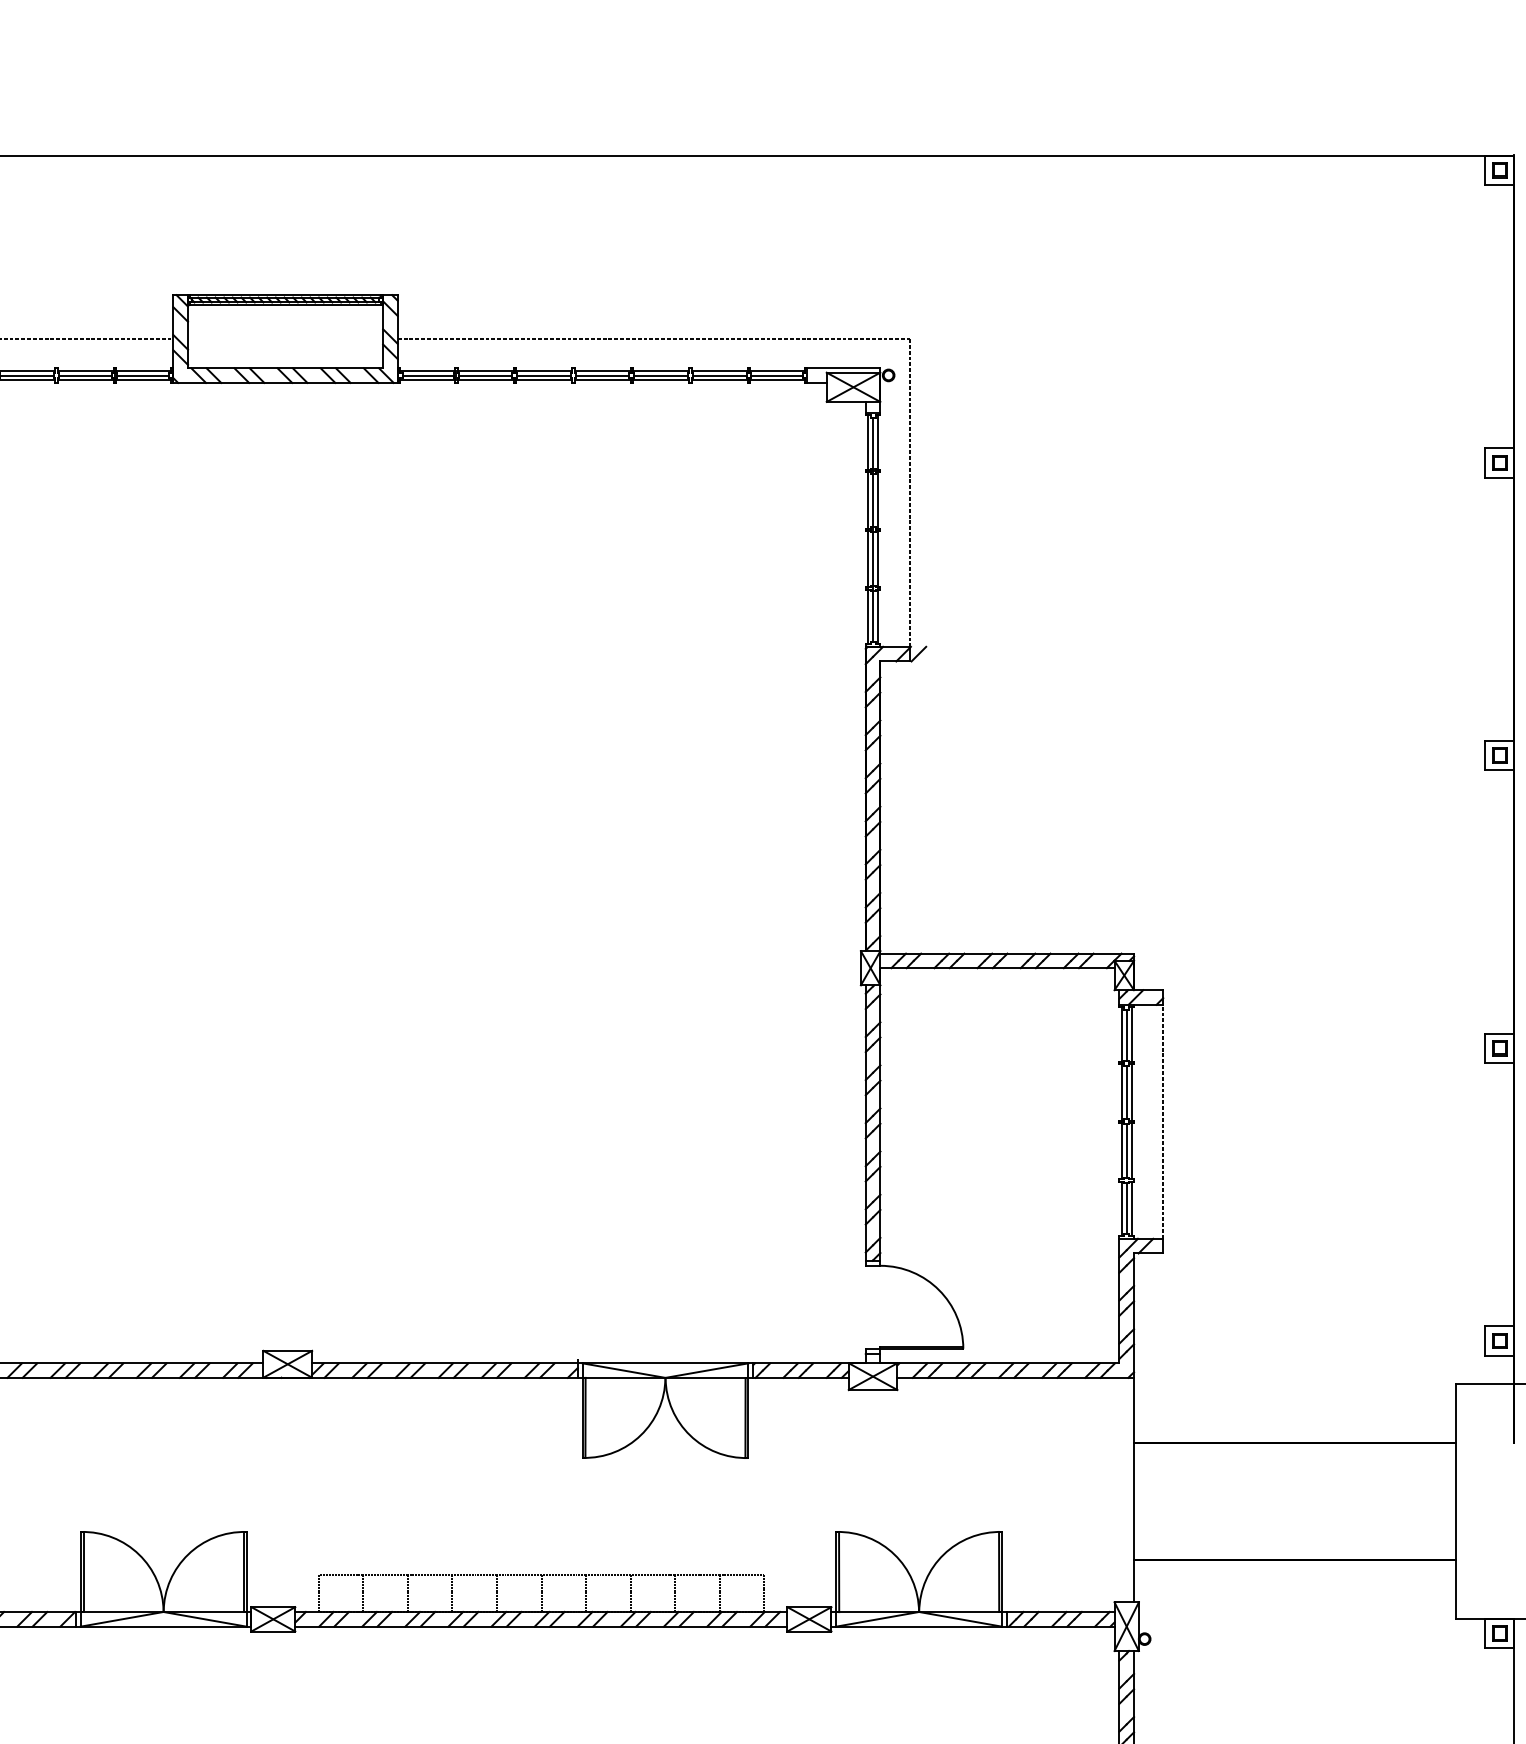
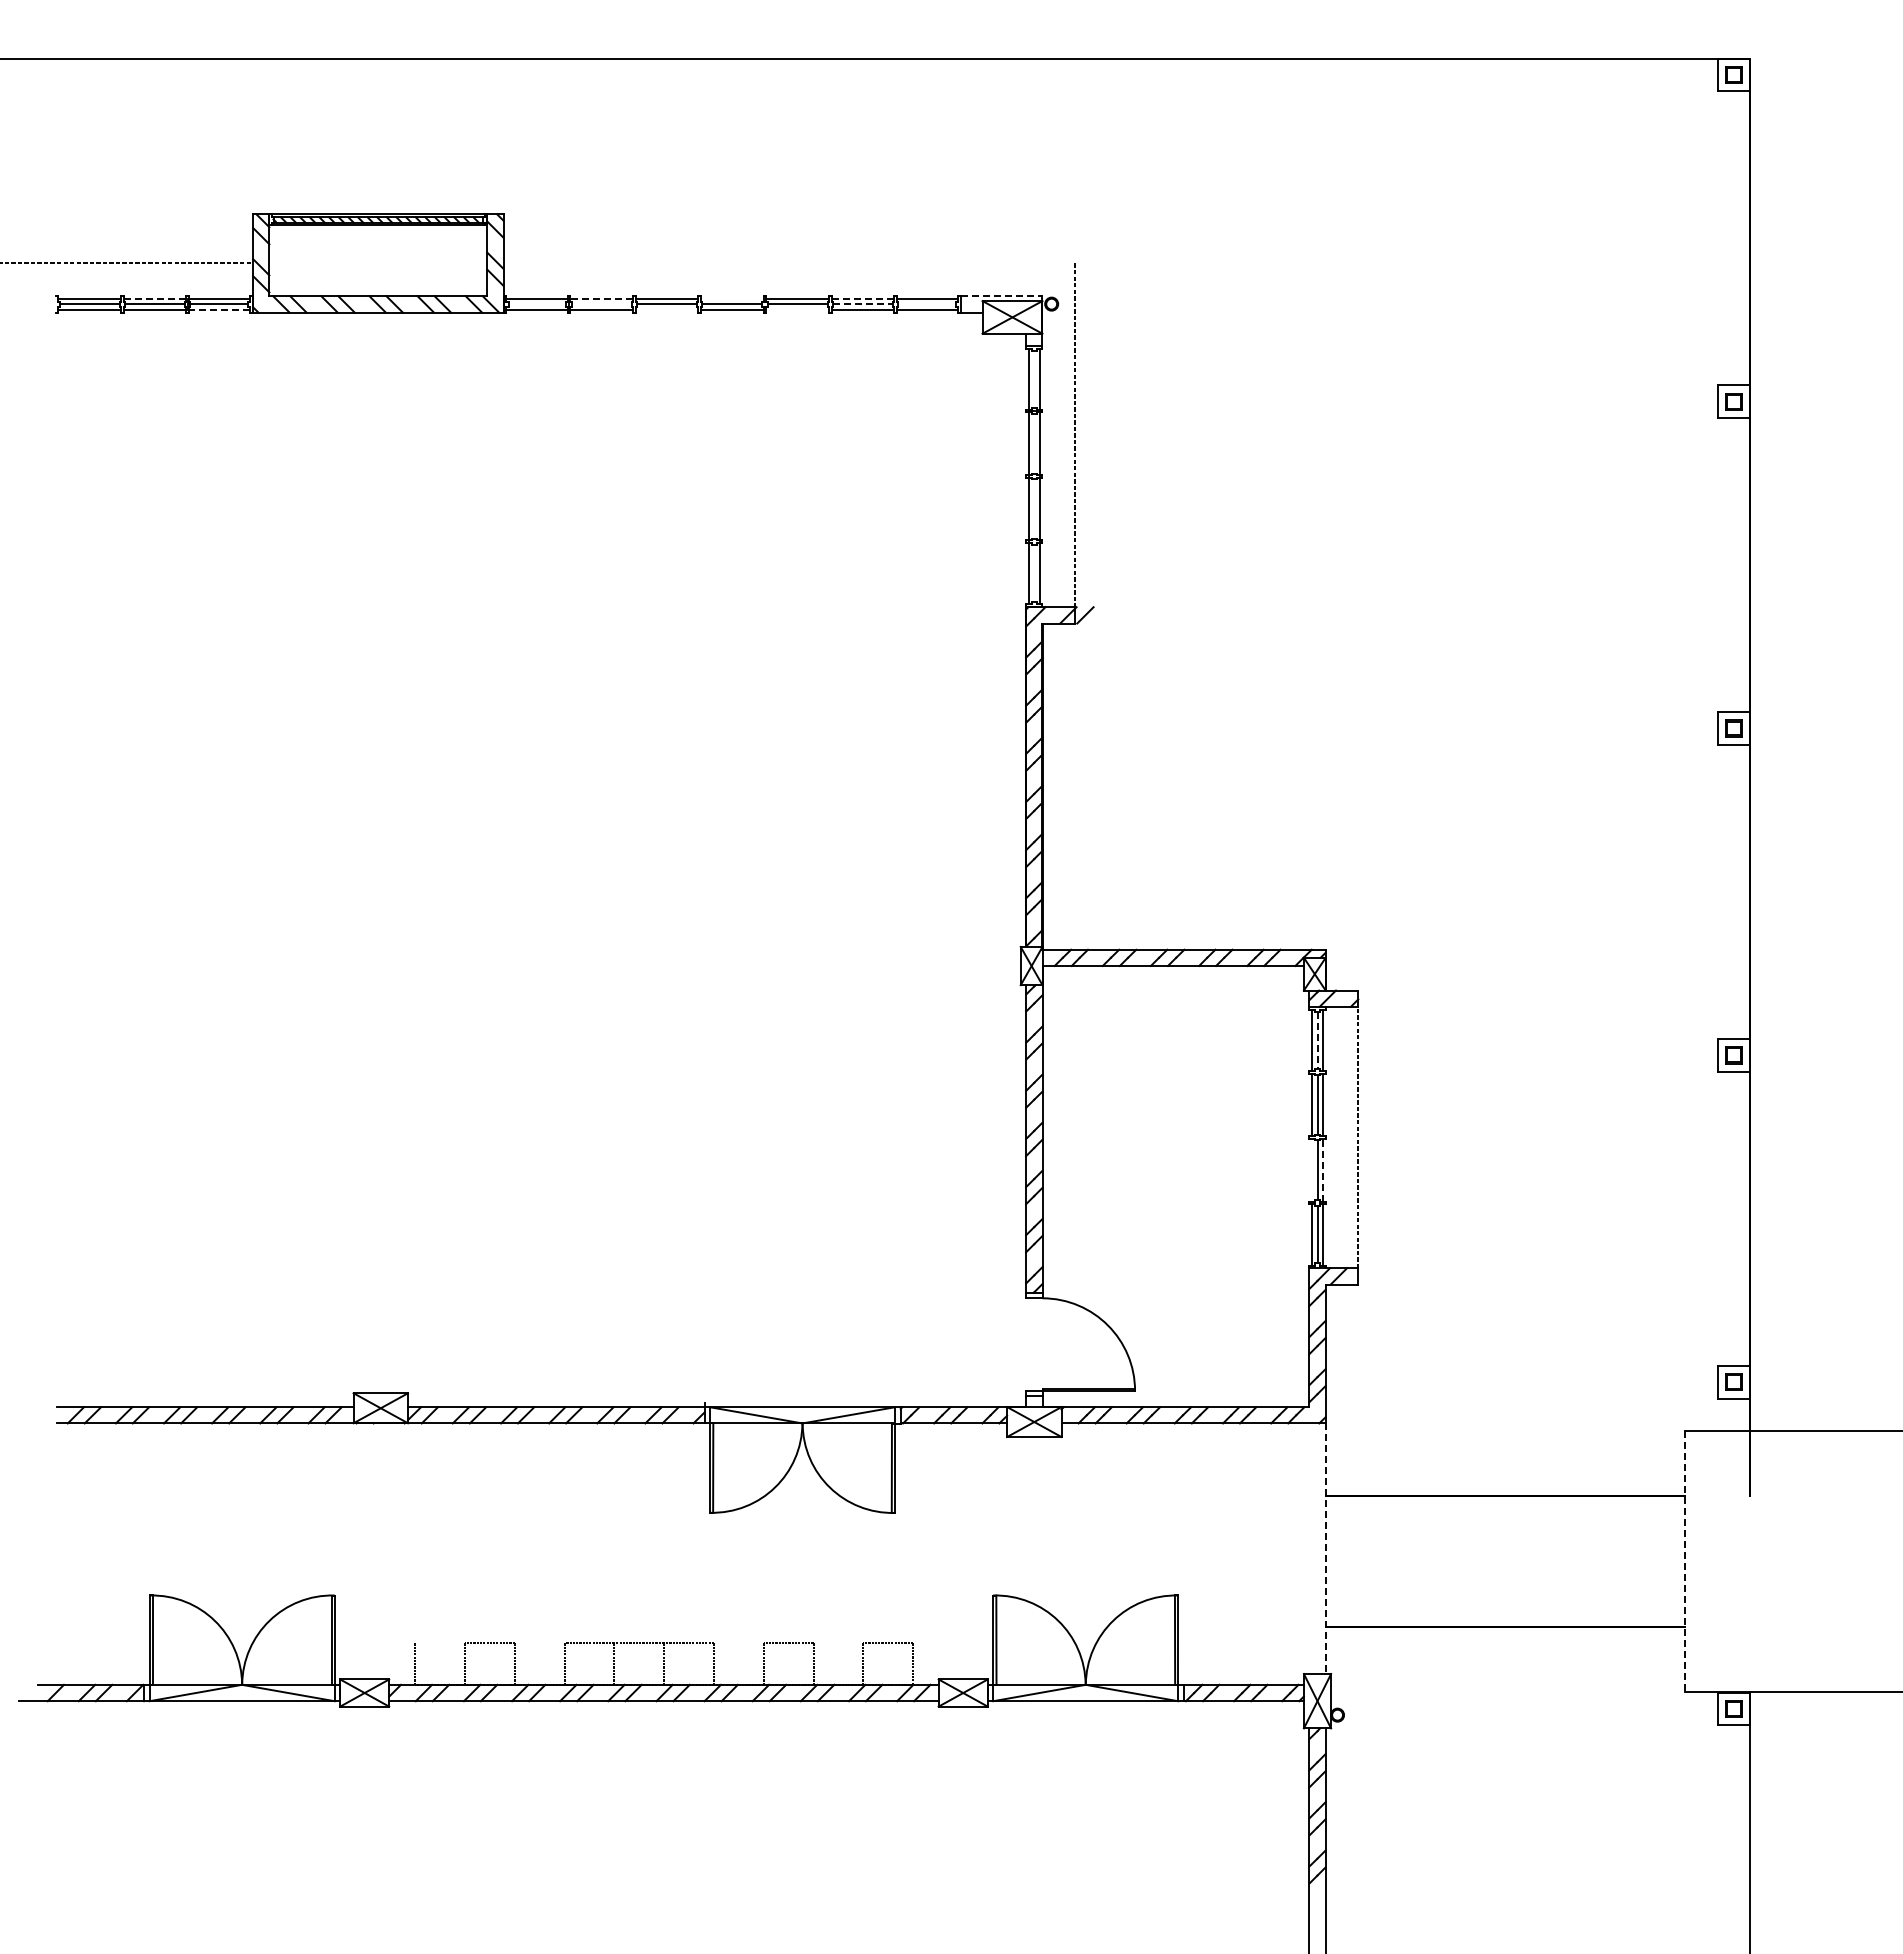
line: (653, 339) -> (789, 263), removed
line: (843, 368) -> (1001, 296), solid -> dashed
line: (86, 370) -> (155, 298), solid -> dashed
line: (485, 370) -> (601, 298), solid -> dashed
line: (602, 370) -> (732, 298), removed
line: (719, 370) -> (862, 298), solid -> dashed
line: (428, 375) -> (537, 304), removed
line: (485, 375) -> (601, 304), removed
line: (720, 375) -> (863, 304), solid -> dashed
line: (776, 375) -> (926, 304), removed
line: (143, 380) -> (219, 309), solid -> dashed
line: (543, 380) -> (666, 309), removed
line: (660, 380) -> (797, 309), removed
line: (873, 529) -> (1034, 476), removed
line: (1126, 1034) -> (1317, 1040), solid -> dashed
line: (1122, 1150) -> (1312, 1169), removed
line: (1131, 1150) -> (1322, 1169), solid -> dashed
line: (1133, 1490) -> (1325, 1549), solid -> dashed
line: (1456, 1501) -> (1685, 1561), solid -> dashed
line: (341, 1574) -> (440, 1643), removed
line: (429, 1574) -> (539, 1643), removed
line: (608, 1574) -> (738, 1643), removed
line: (697, 1574) -> (838, 1643), removed

